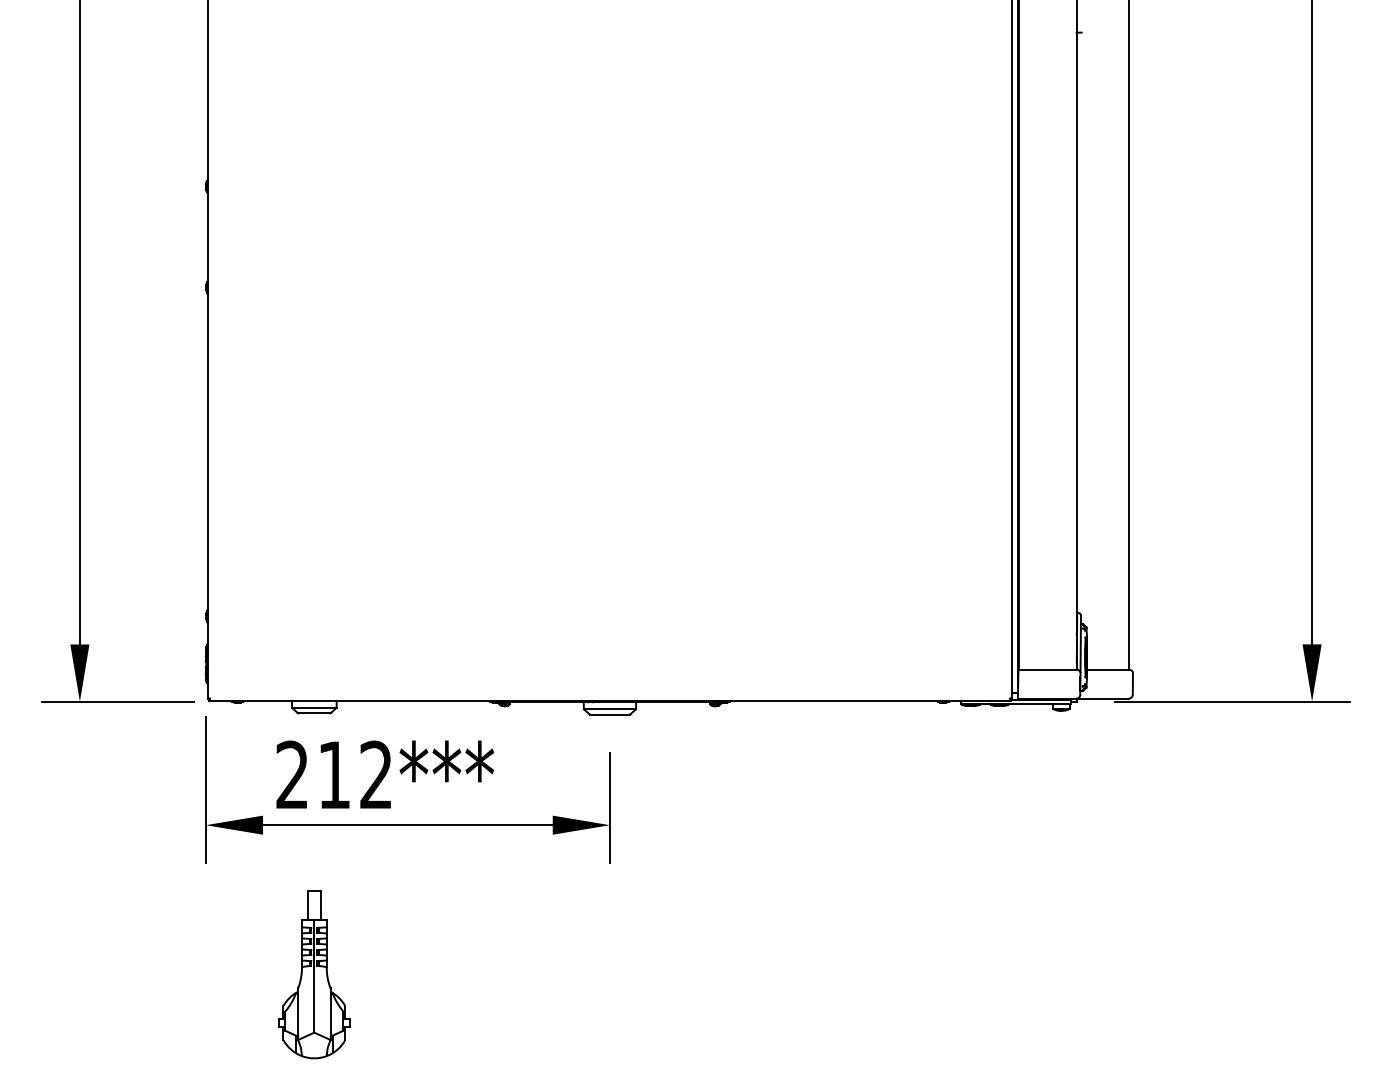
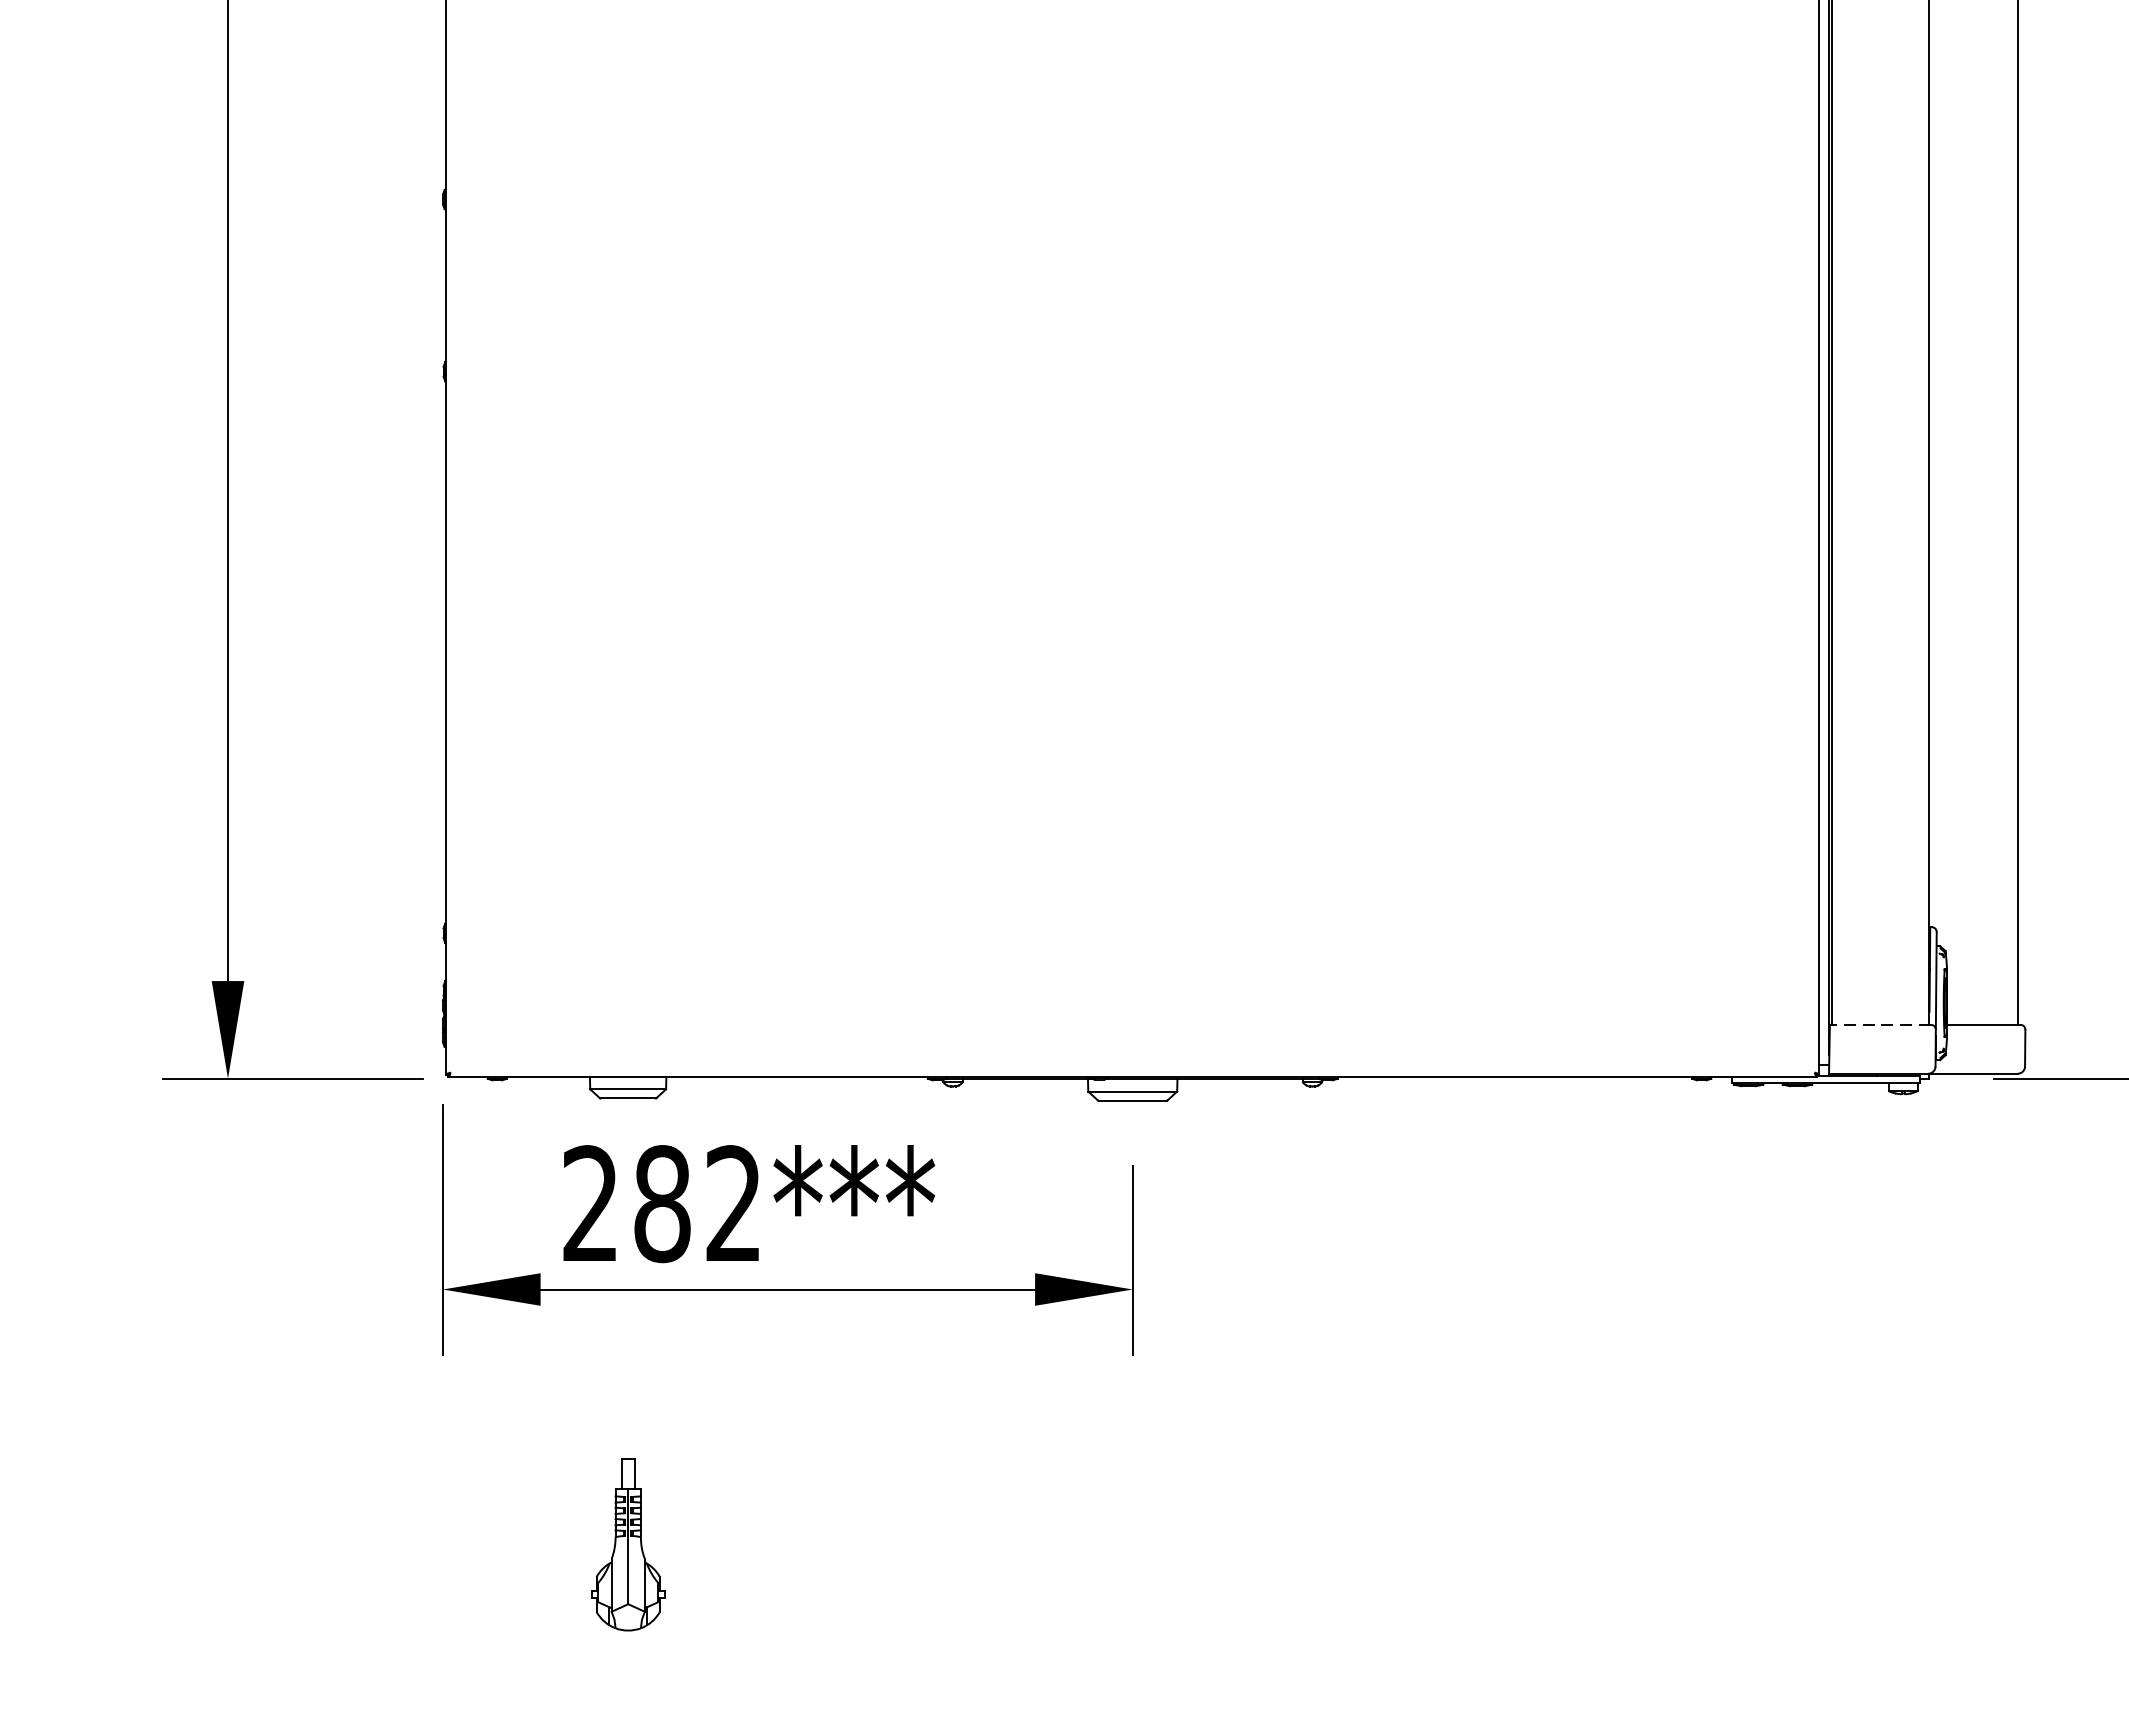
line: (1048, 670) -> (1881, 1025), solid -> dashed
text: (334, 774) -> (662, 1202), 212*** -> 282***
part: (314, 974) -> (628, 1544), size x0.6

